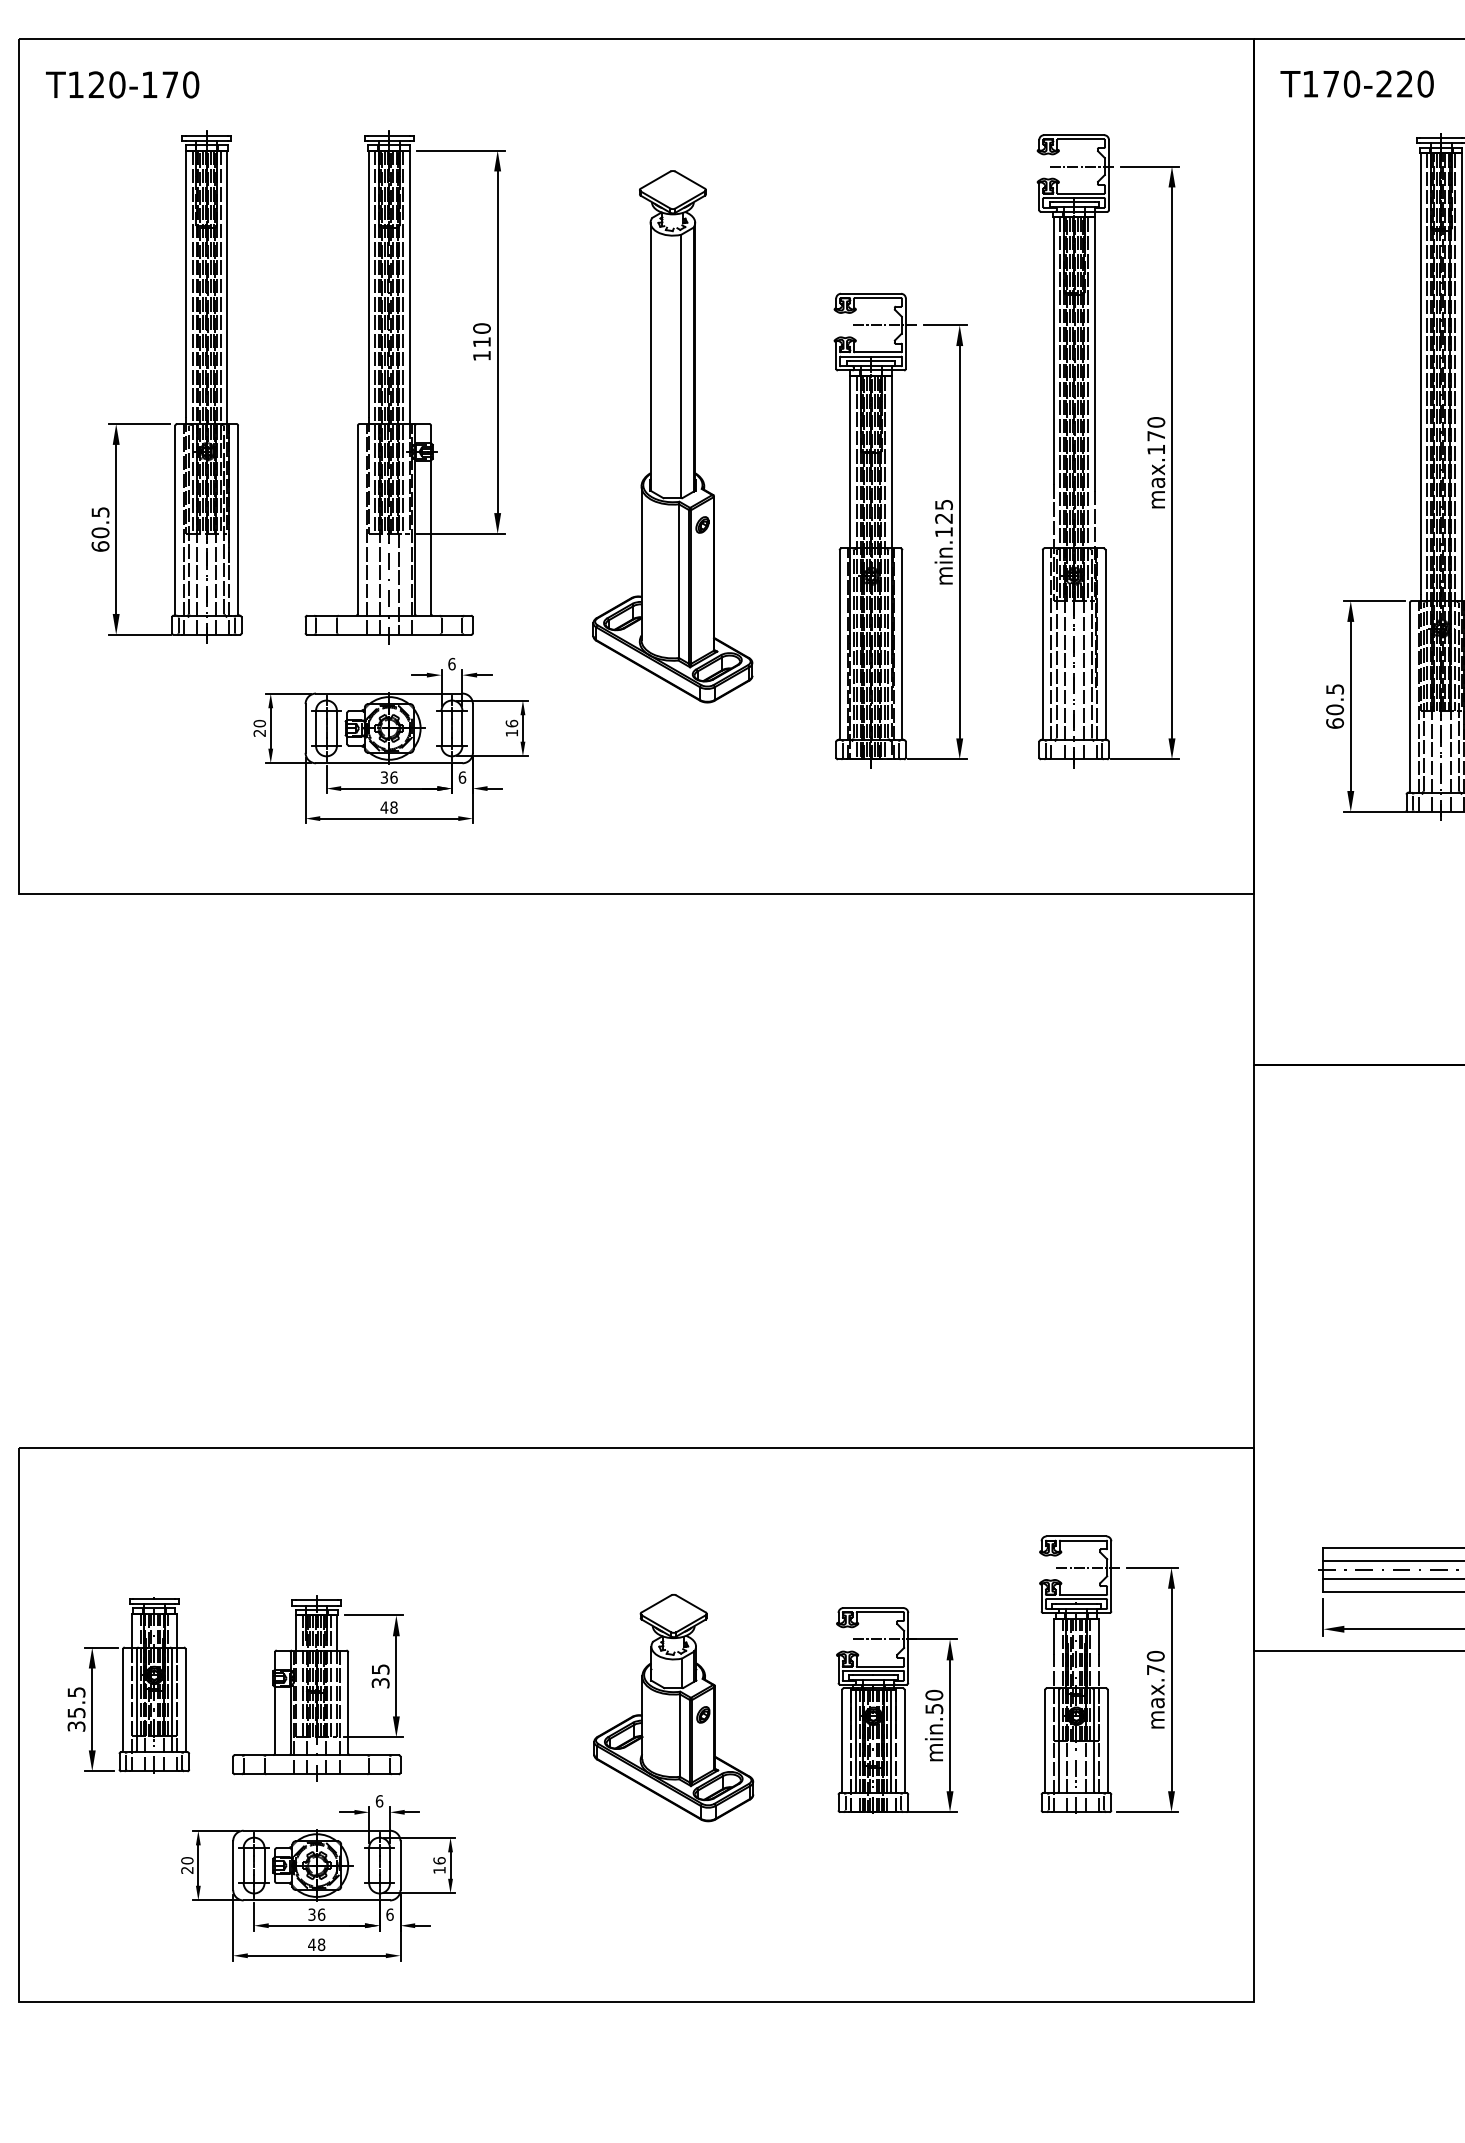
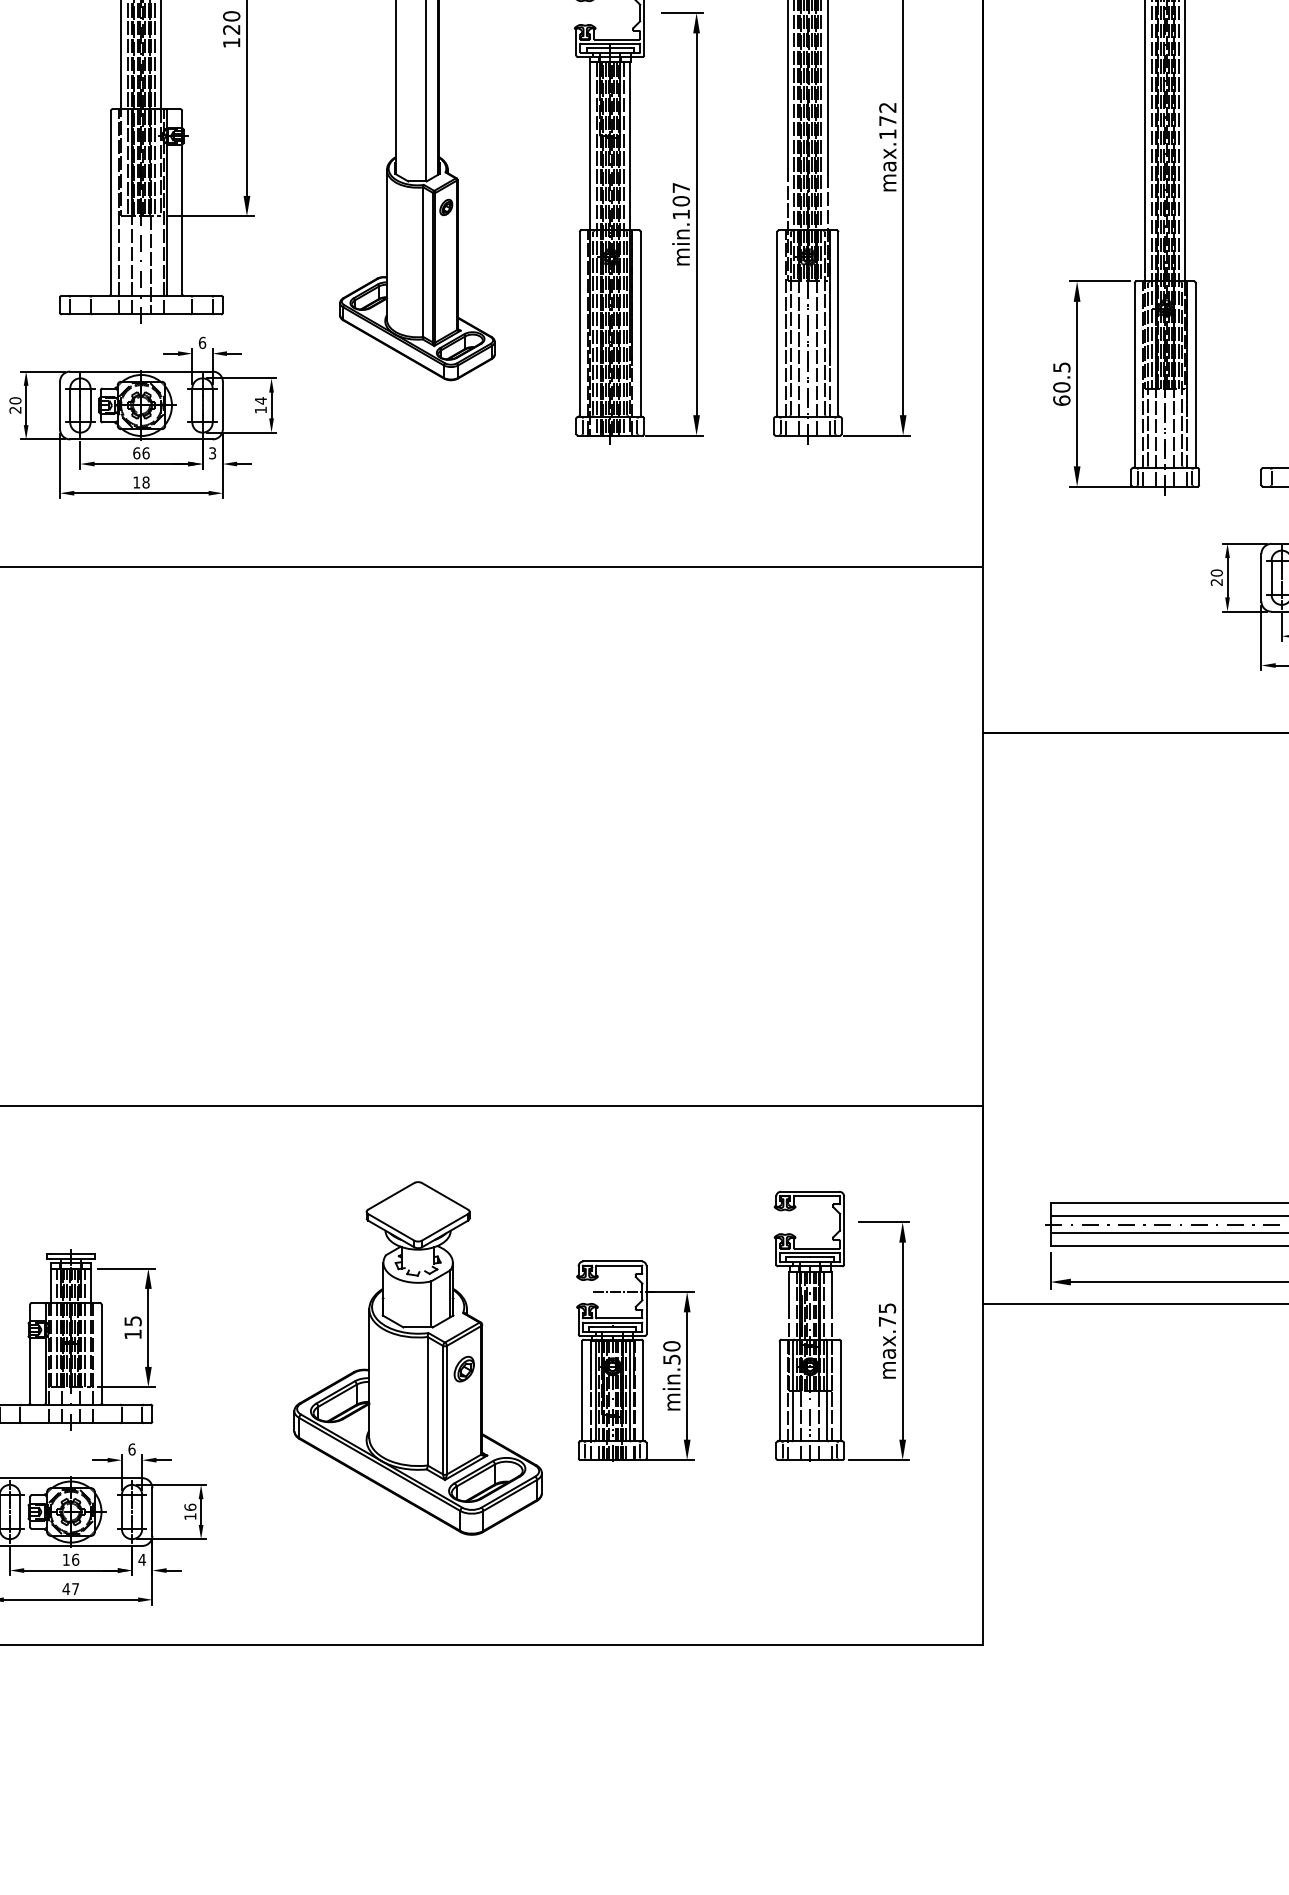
line: (885, 325) -> (624, 13), removed
text: (481, 342) -> (231, 29), 110 -> 120
text: (1156, 422) -> (888, 107), max.170 -> max.172
text: (943, 511) -> (680, 194), min.125 -> min.107
text: (511, 723) -> (260, 400), 16 -> 14
text: (384, 777) -> (136, 453), 36 -> 66
text: (462, 777) -> (212, 453), 6 -> 3
text: (384, 807) -> (136, 482), 48 -> 18
line: (1088, 1567) -> (821, 1221), removed
text: (1155, 1655) -> (887, 1307), max.70 -> max.75
text: (380, 1683) -> (132, 1334), 35 -> 15
part: (673, 1708) -> (418, 1359), size x1.6
text: (311, 1914) -> (65, 1559), 36 -> 16
text: (389, 1914) -> (141, 1559), 6 -> 4
text: (321, 1944) -> (75, 1588), 48 -> 47

